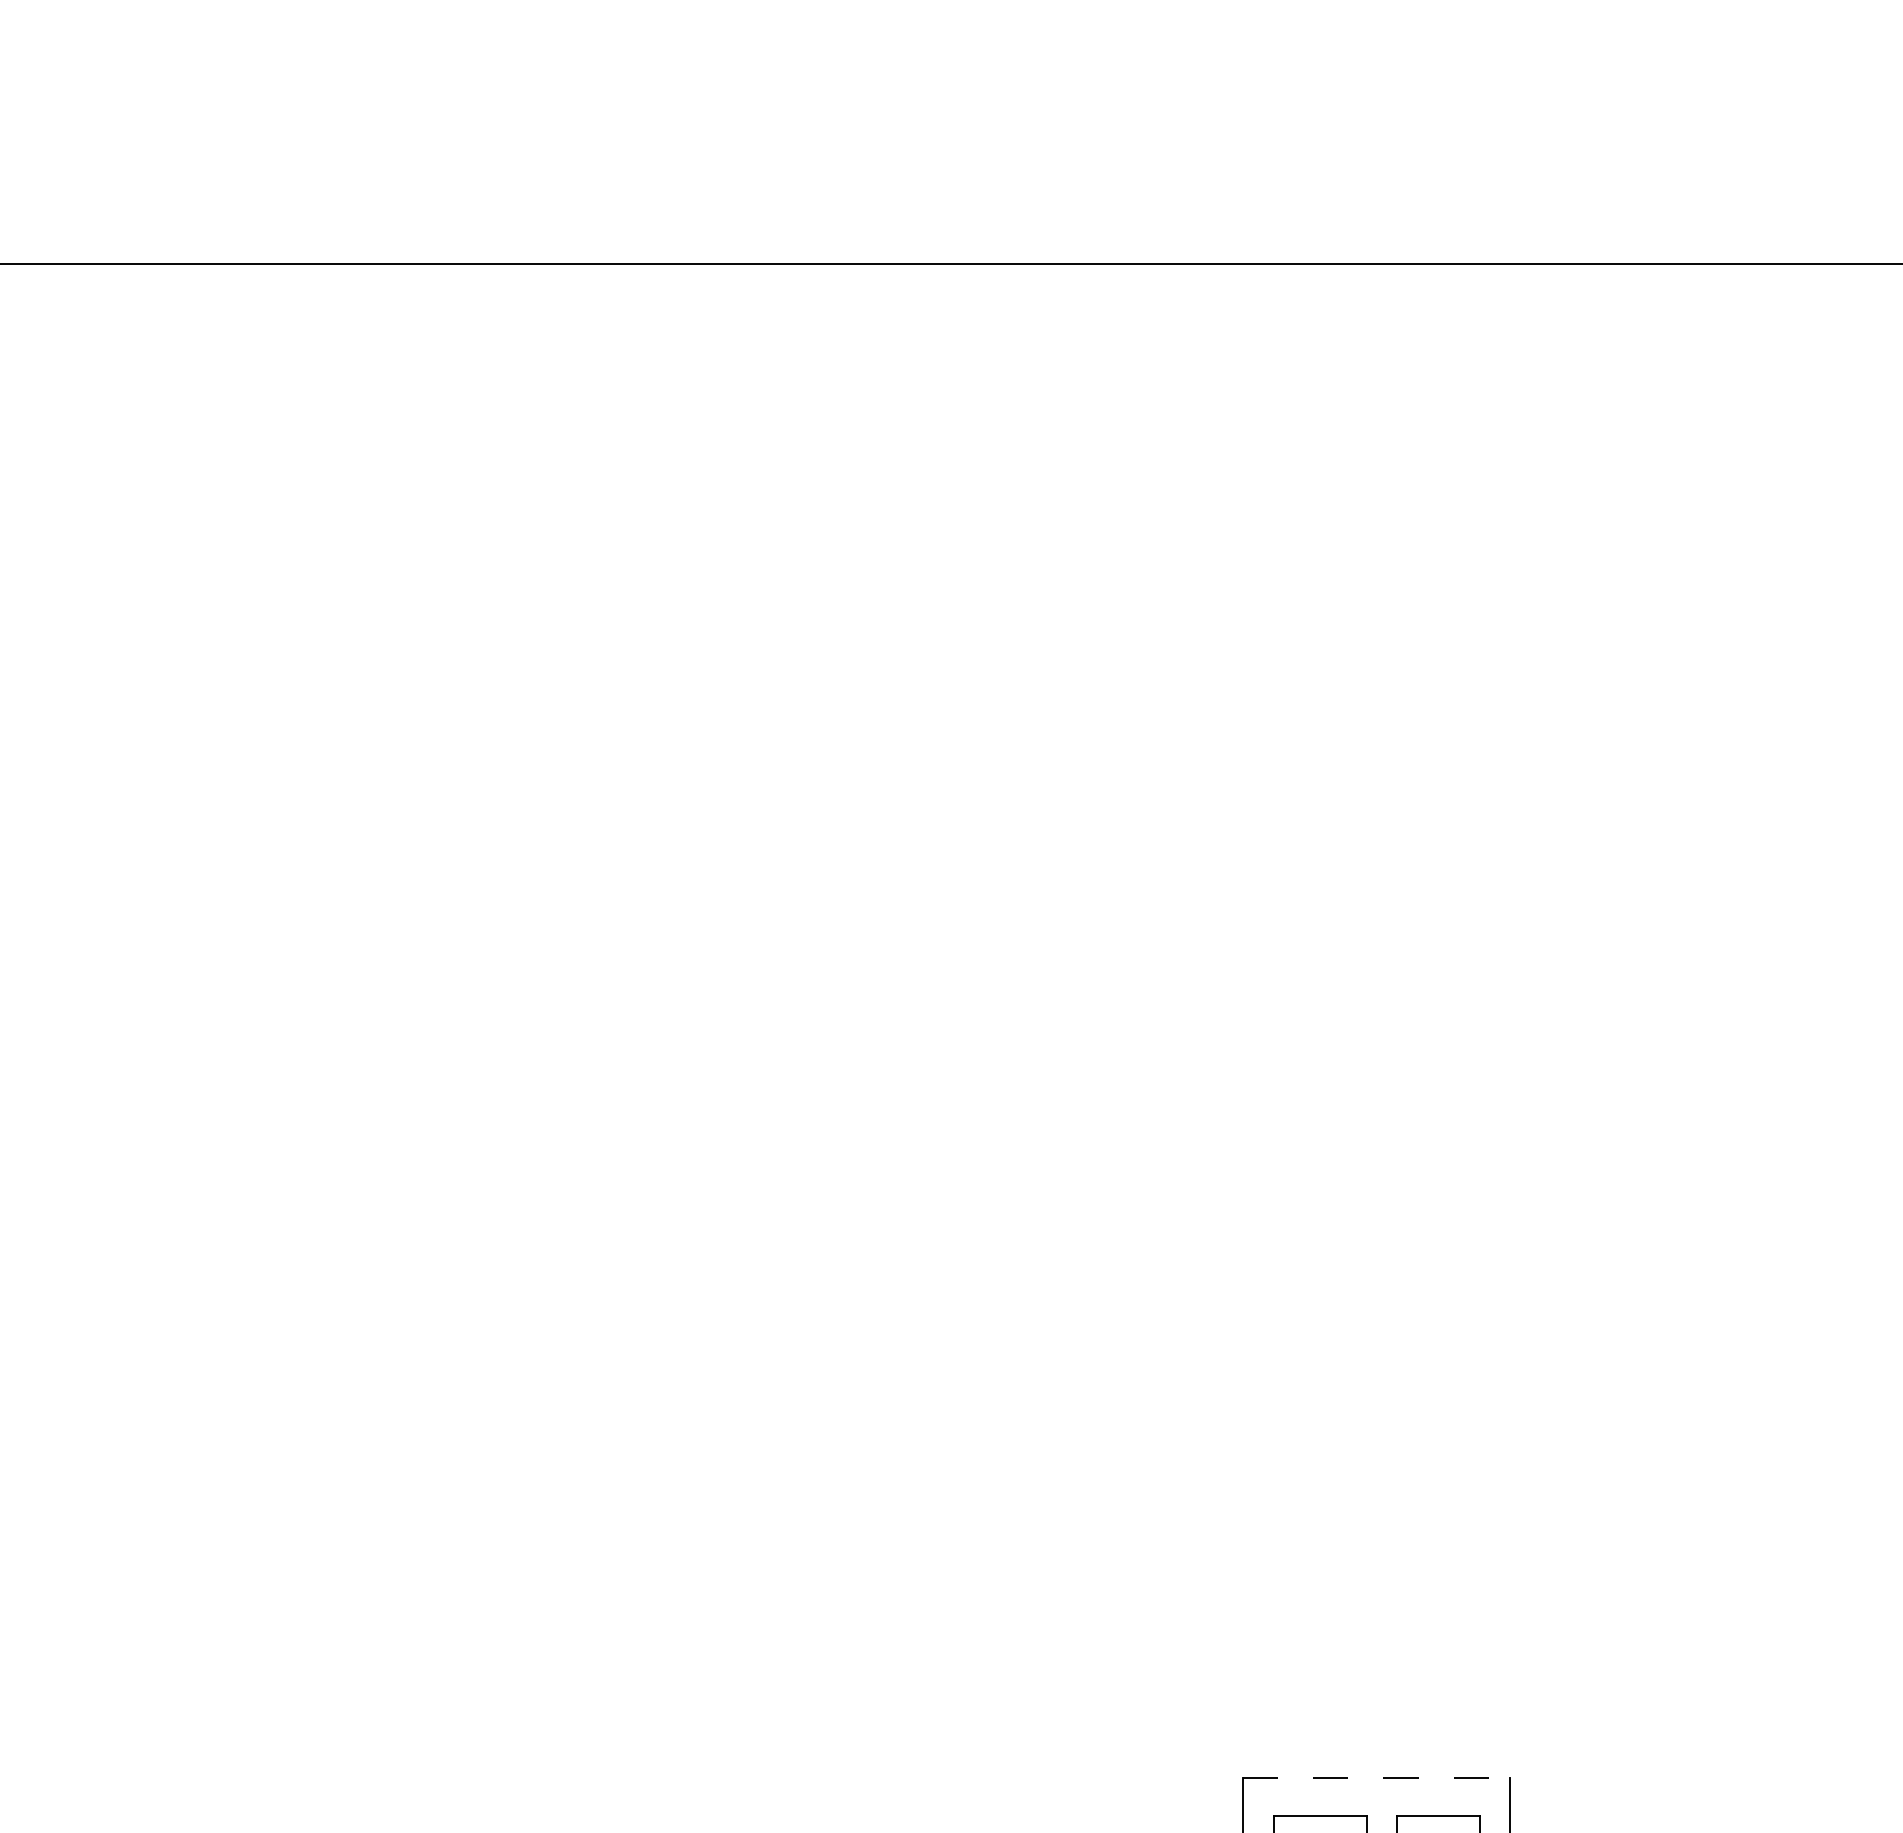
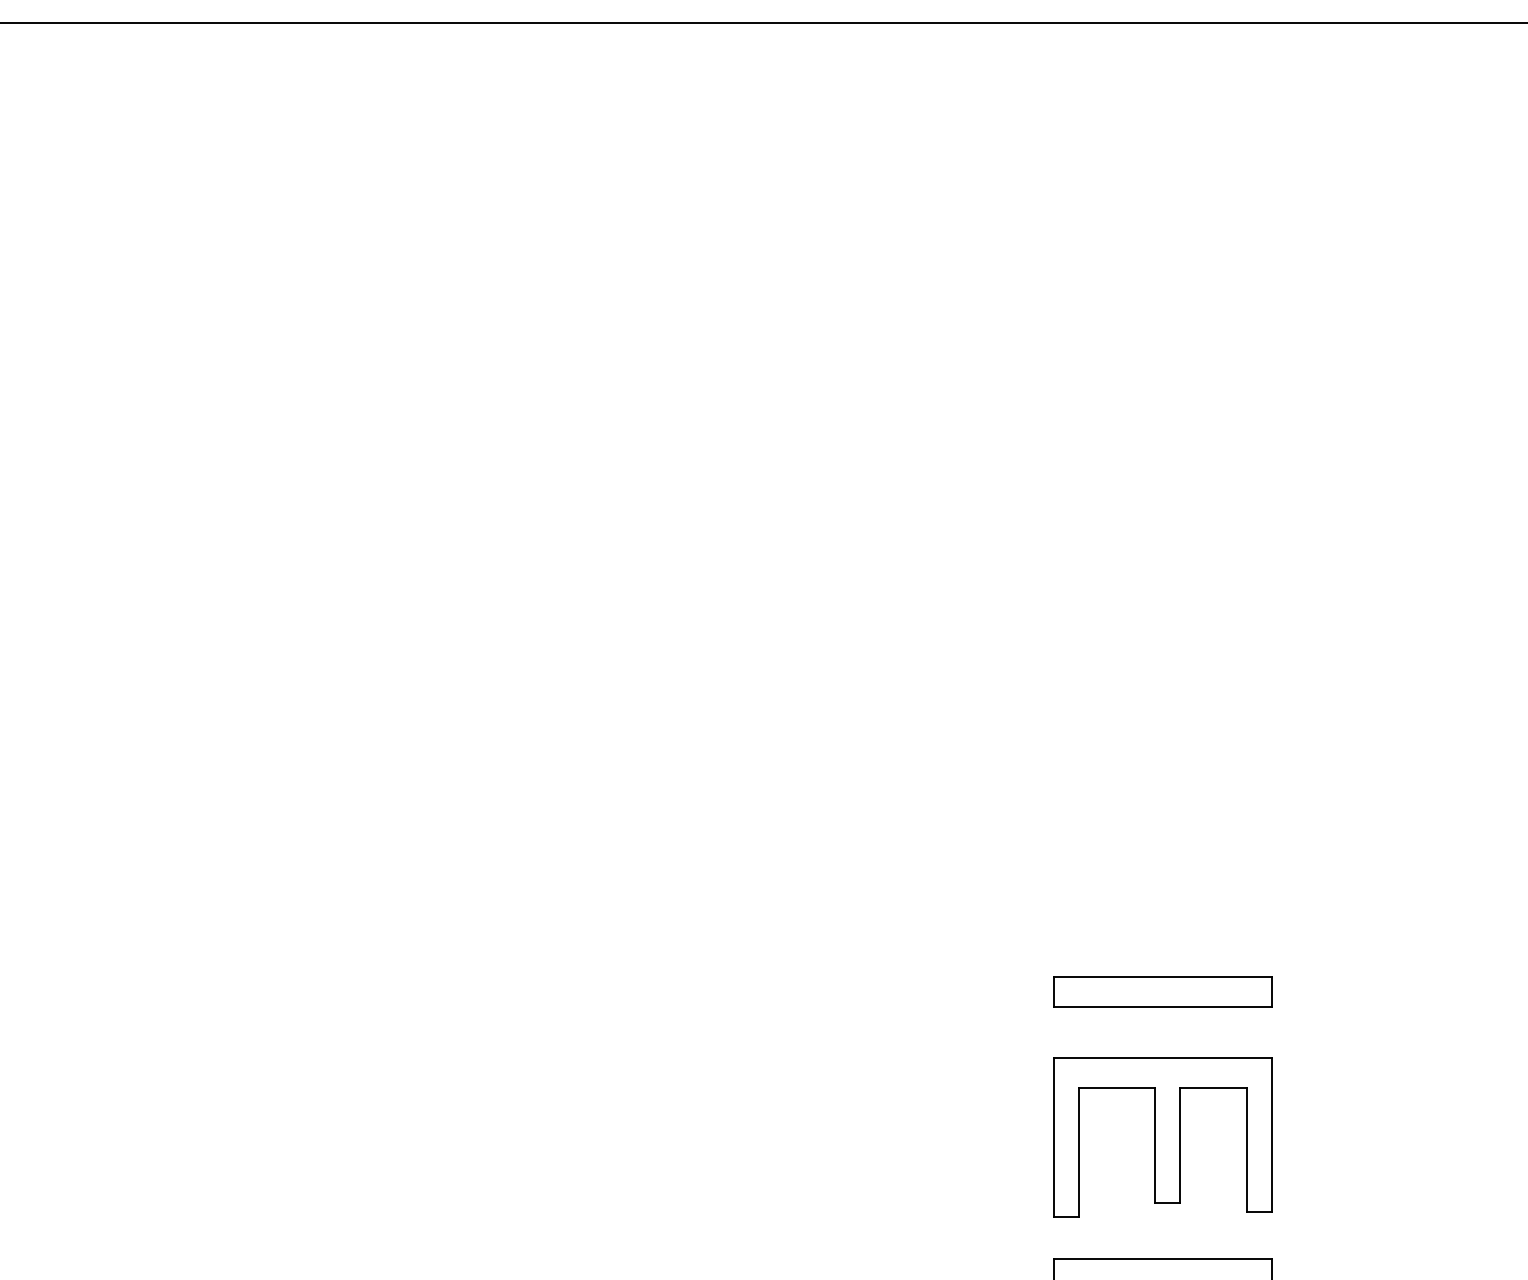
part: (1376, 1450) -> (1162, 991), added
part: (1376, 1629) -> (1162, 1137), added
line: (1376, 1778) -> (1162, 1259), dashed -> solid

